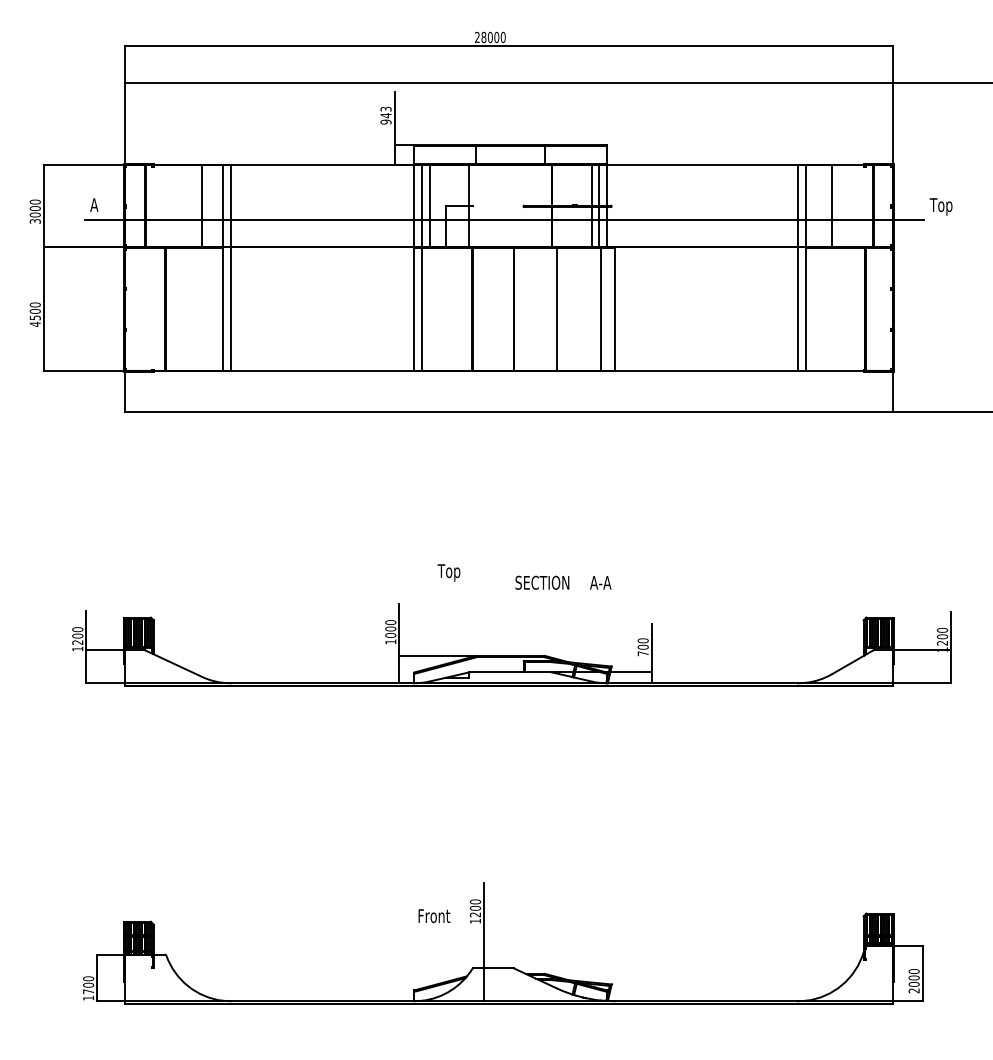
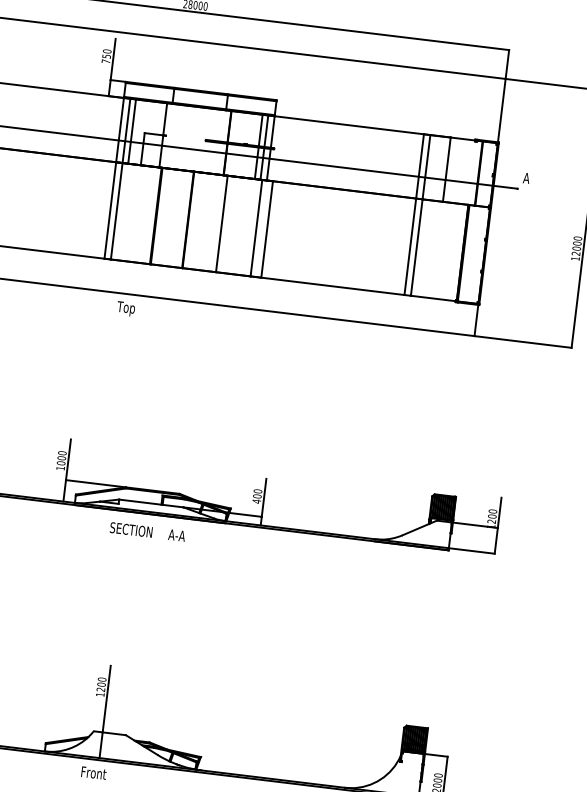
text: (385, 115) -> (106, 56), 943 -> 750
text: (940, 206) -> (531, 180), Top -> A
text: (448, 572) -> (125, 308), moved
text: (563, 582) -> (147, 531), moved
text: (642, 653) -> (256, 501), 700 -> 400
text: (434, 916) -> (94, 773), moved

